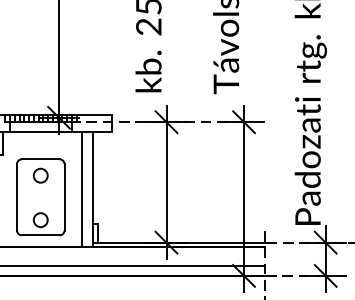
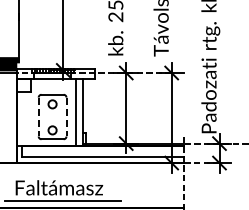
line: (16, 198) -> (38, 117), solid -> dashed
line: (64, 198) -> (66, 117), solid -> dashed

